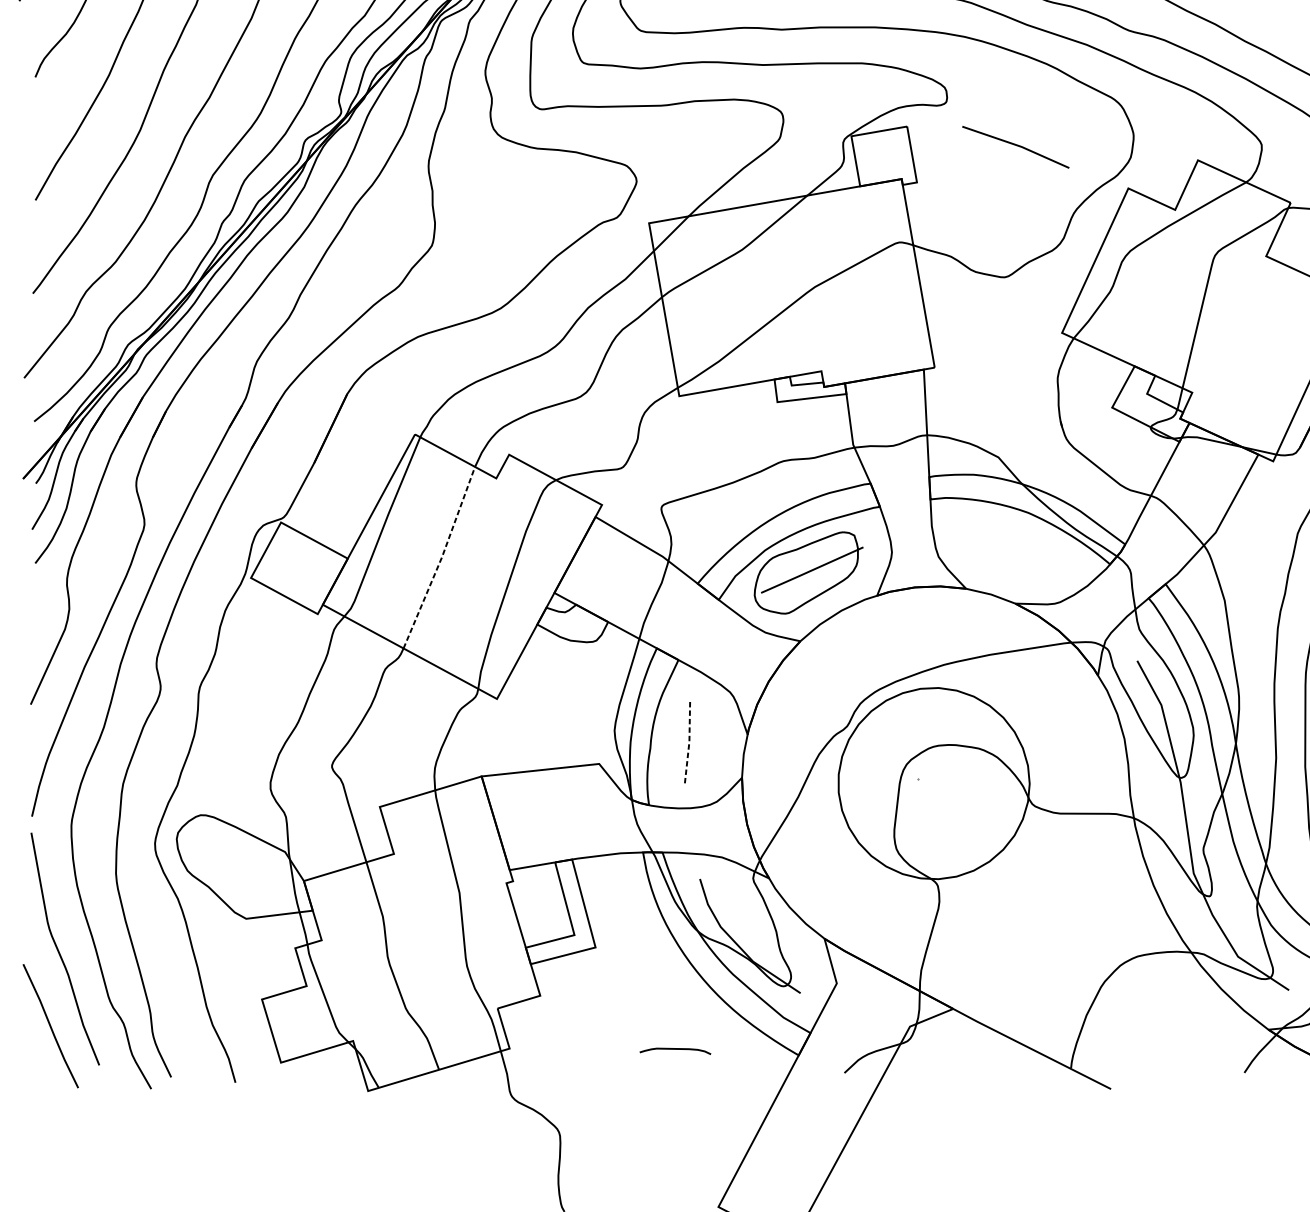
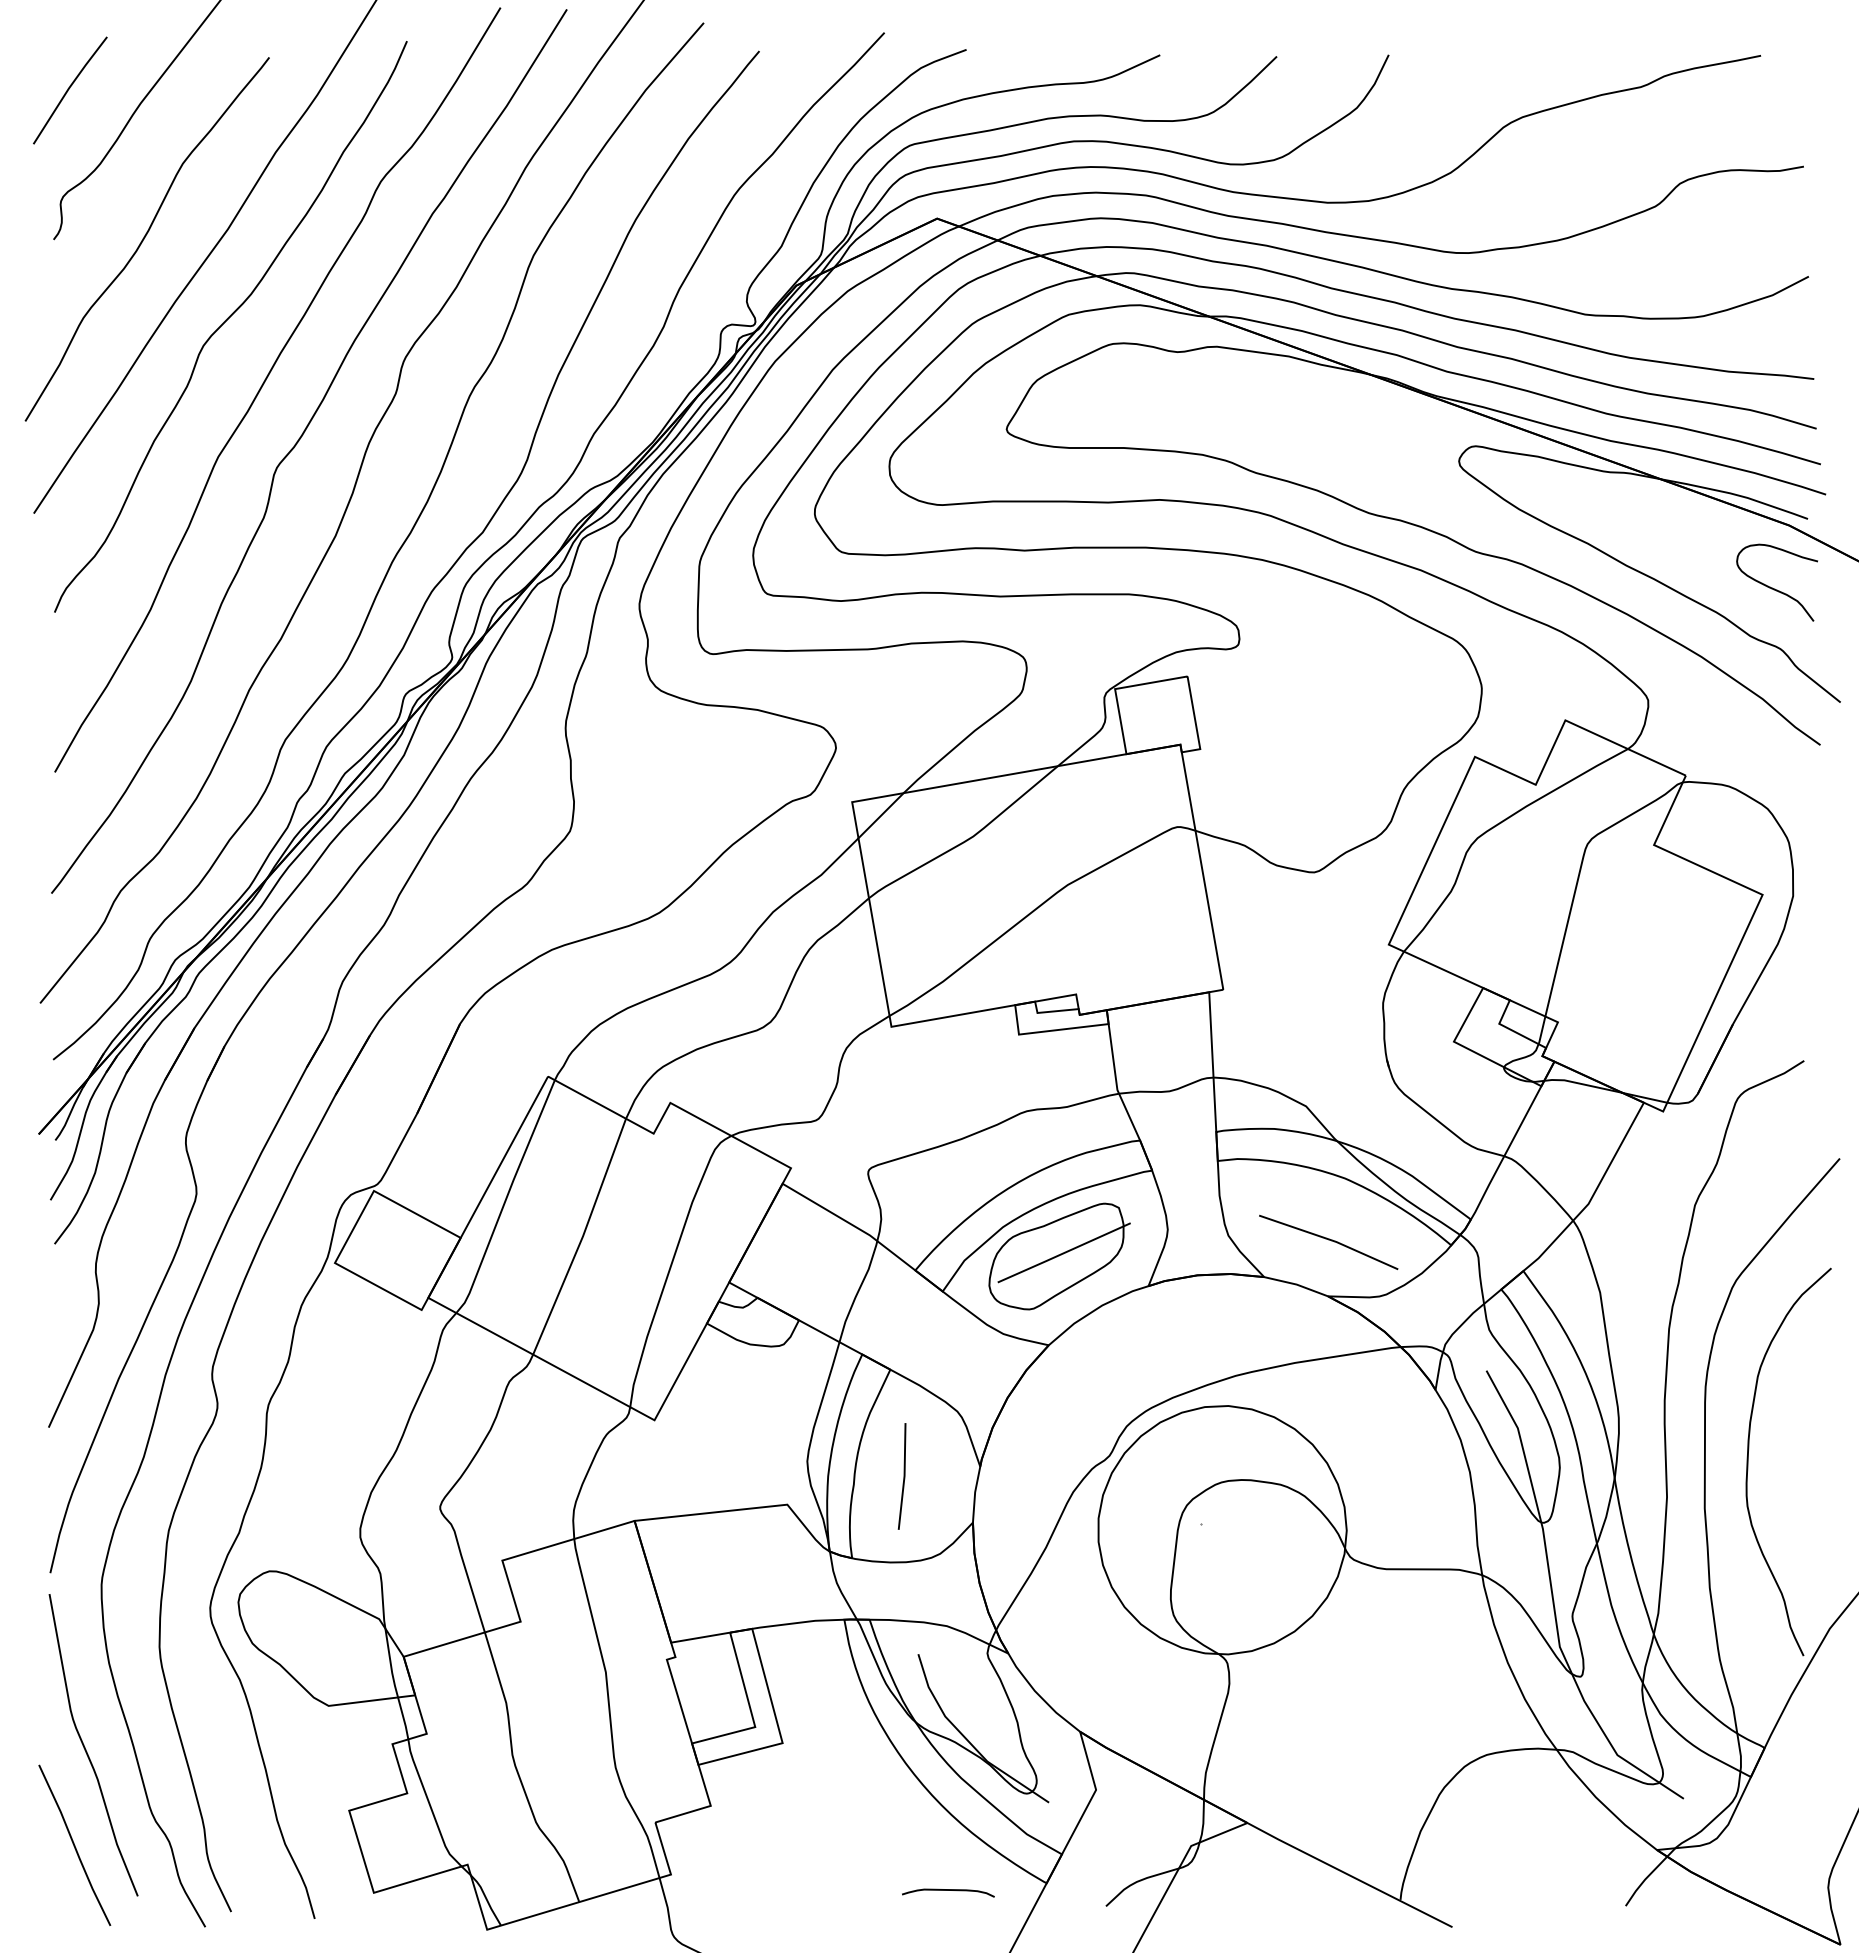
line: (1015, 145) -> (1328, 1240), moved
line: (441, 558) -> (582, 1237), dashed -> solid
line: (689, 741) -> (904, 1475), dashed -> solid
curve: (675, 1049) -> (948, 1890), moved

